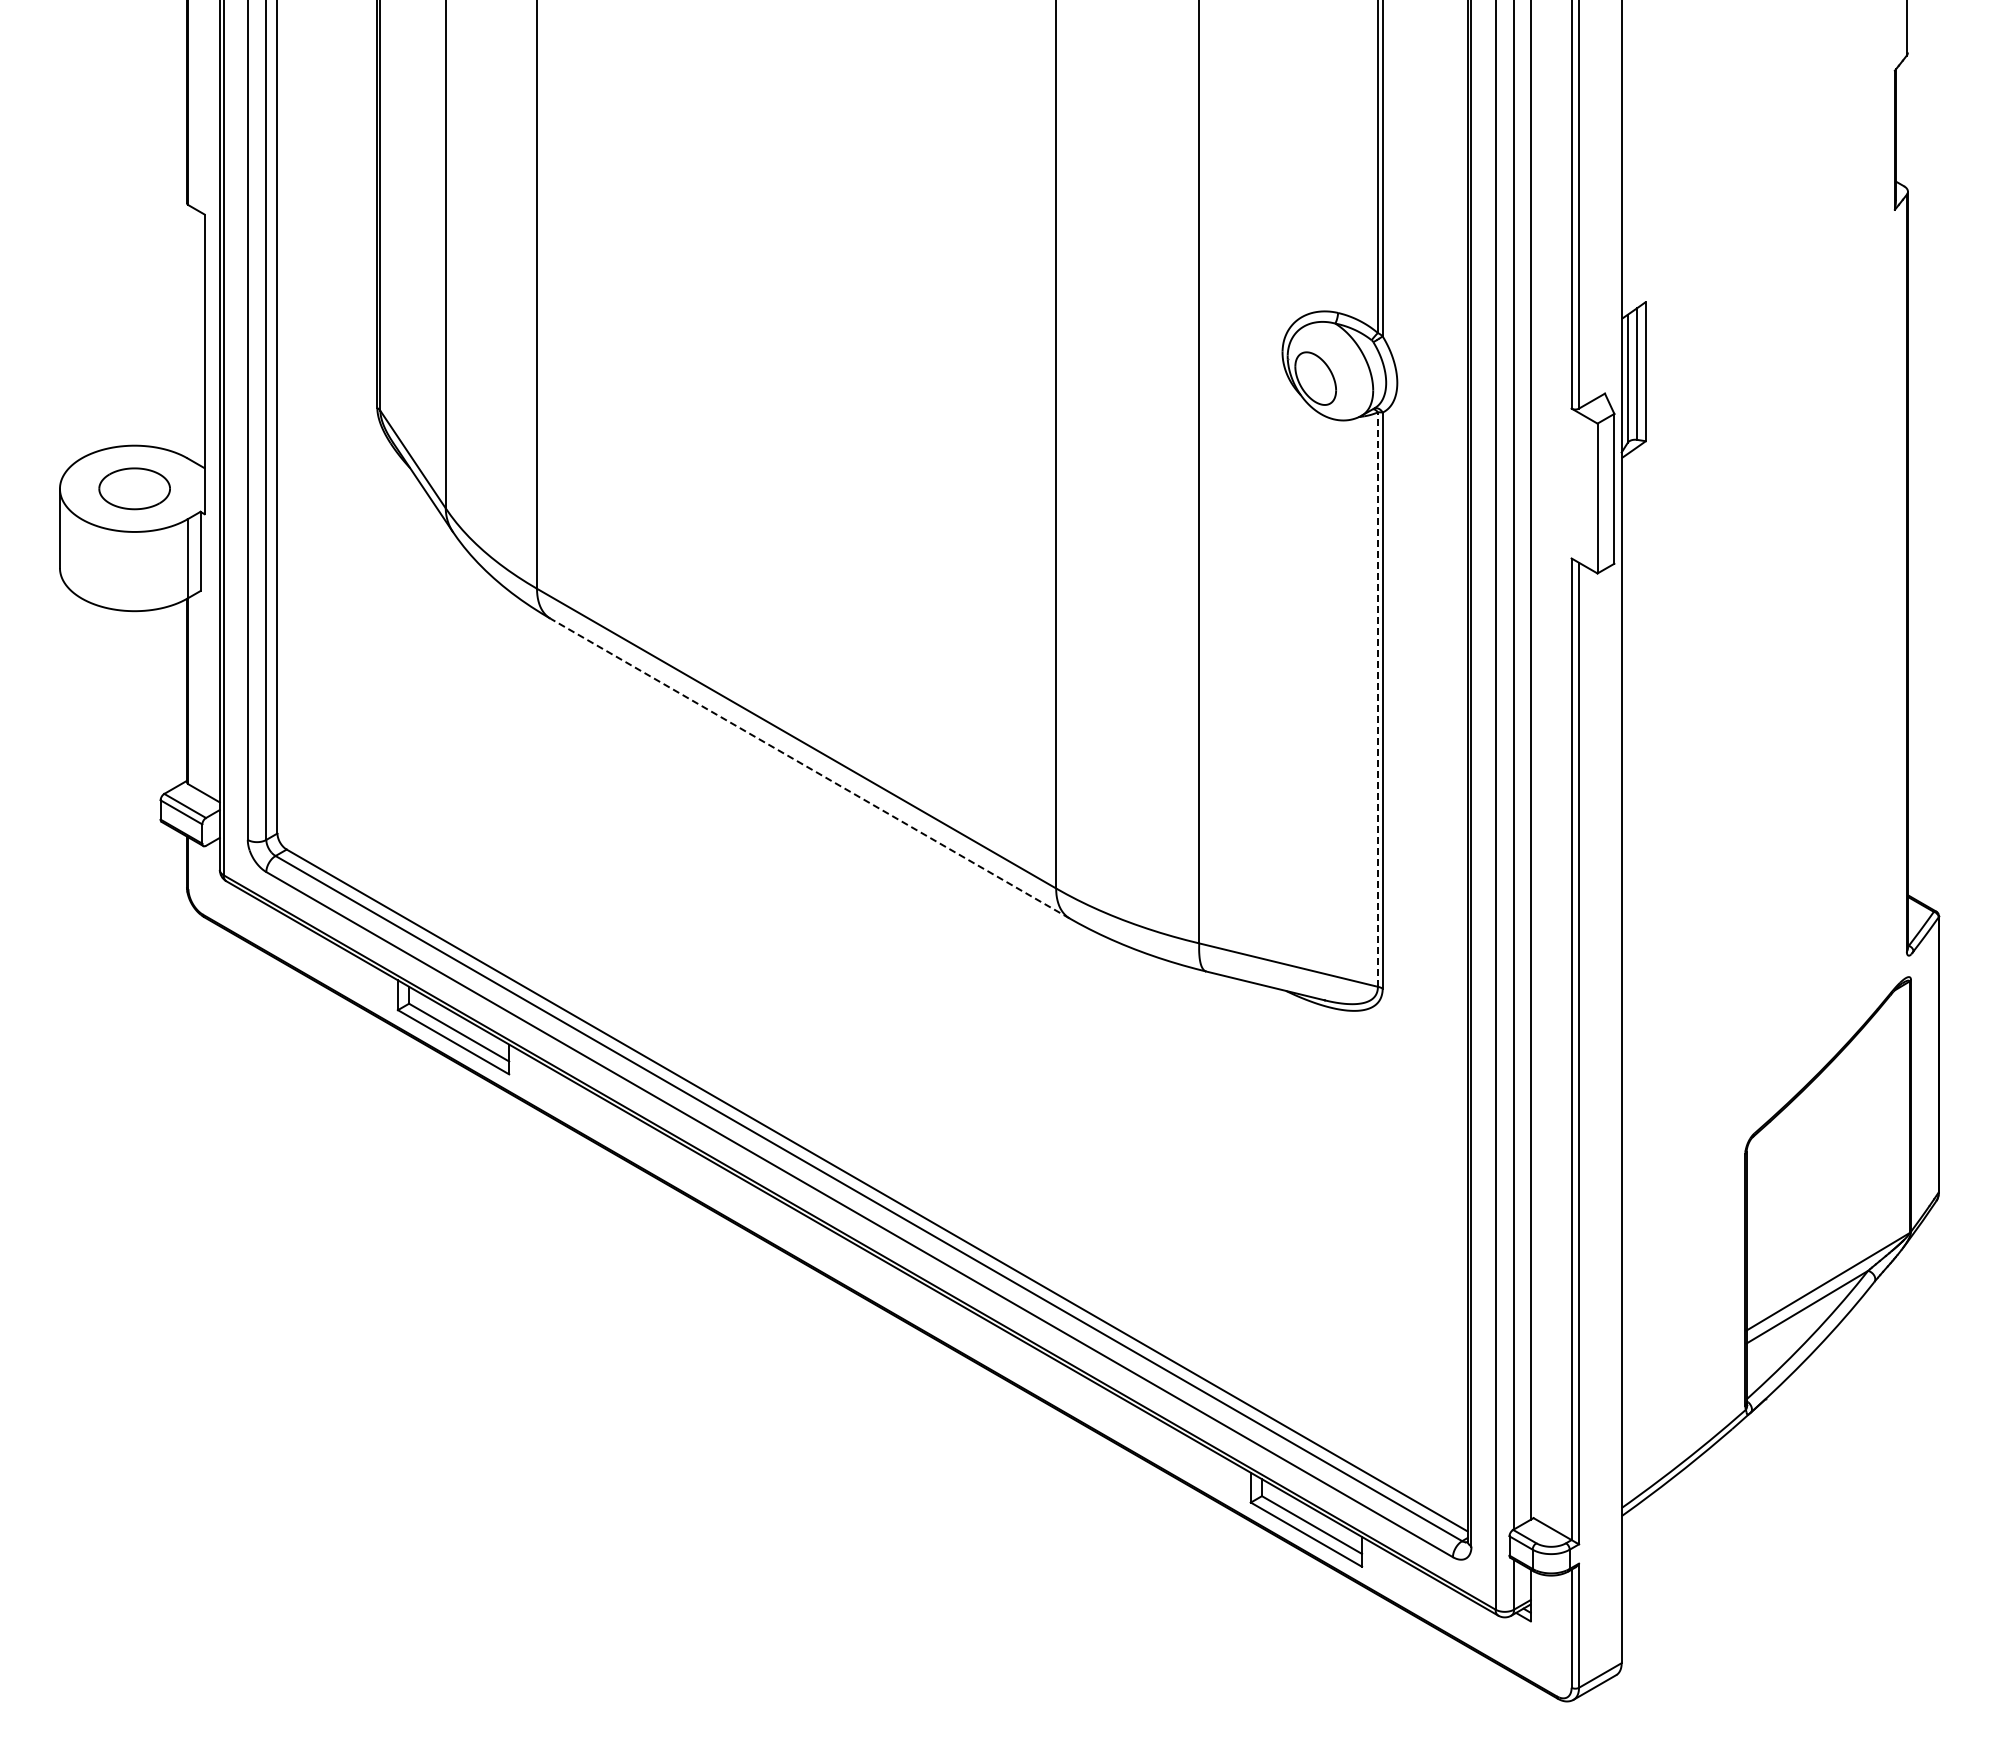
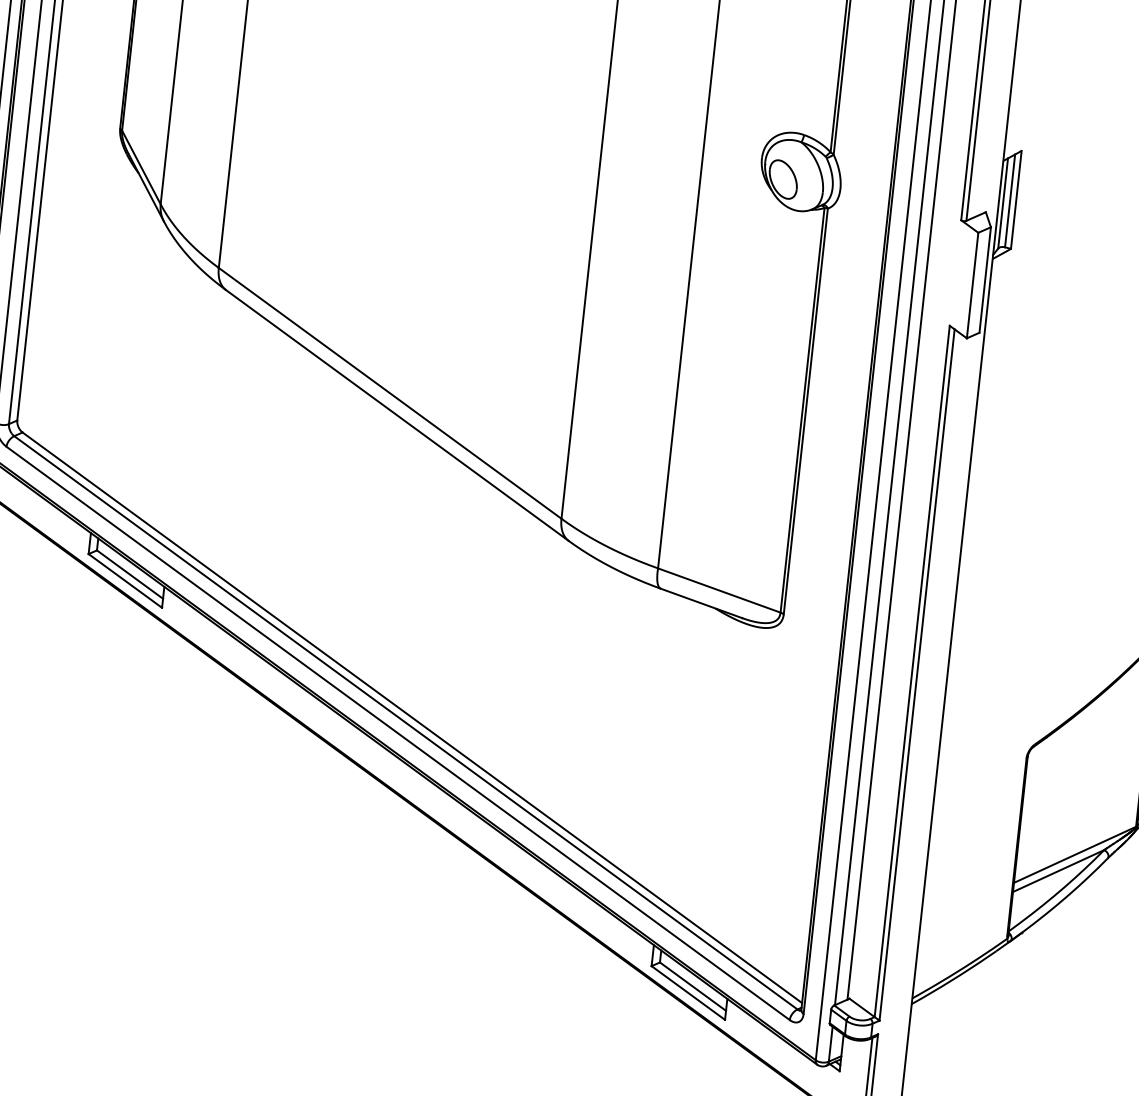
line: (1377, 699) -> (802, 410), dashed -> solid
line: (810, 768) -> (397, 415), dashed -> solid

